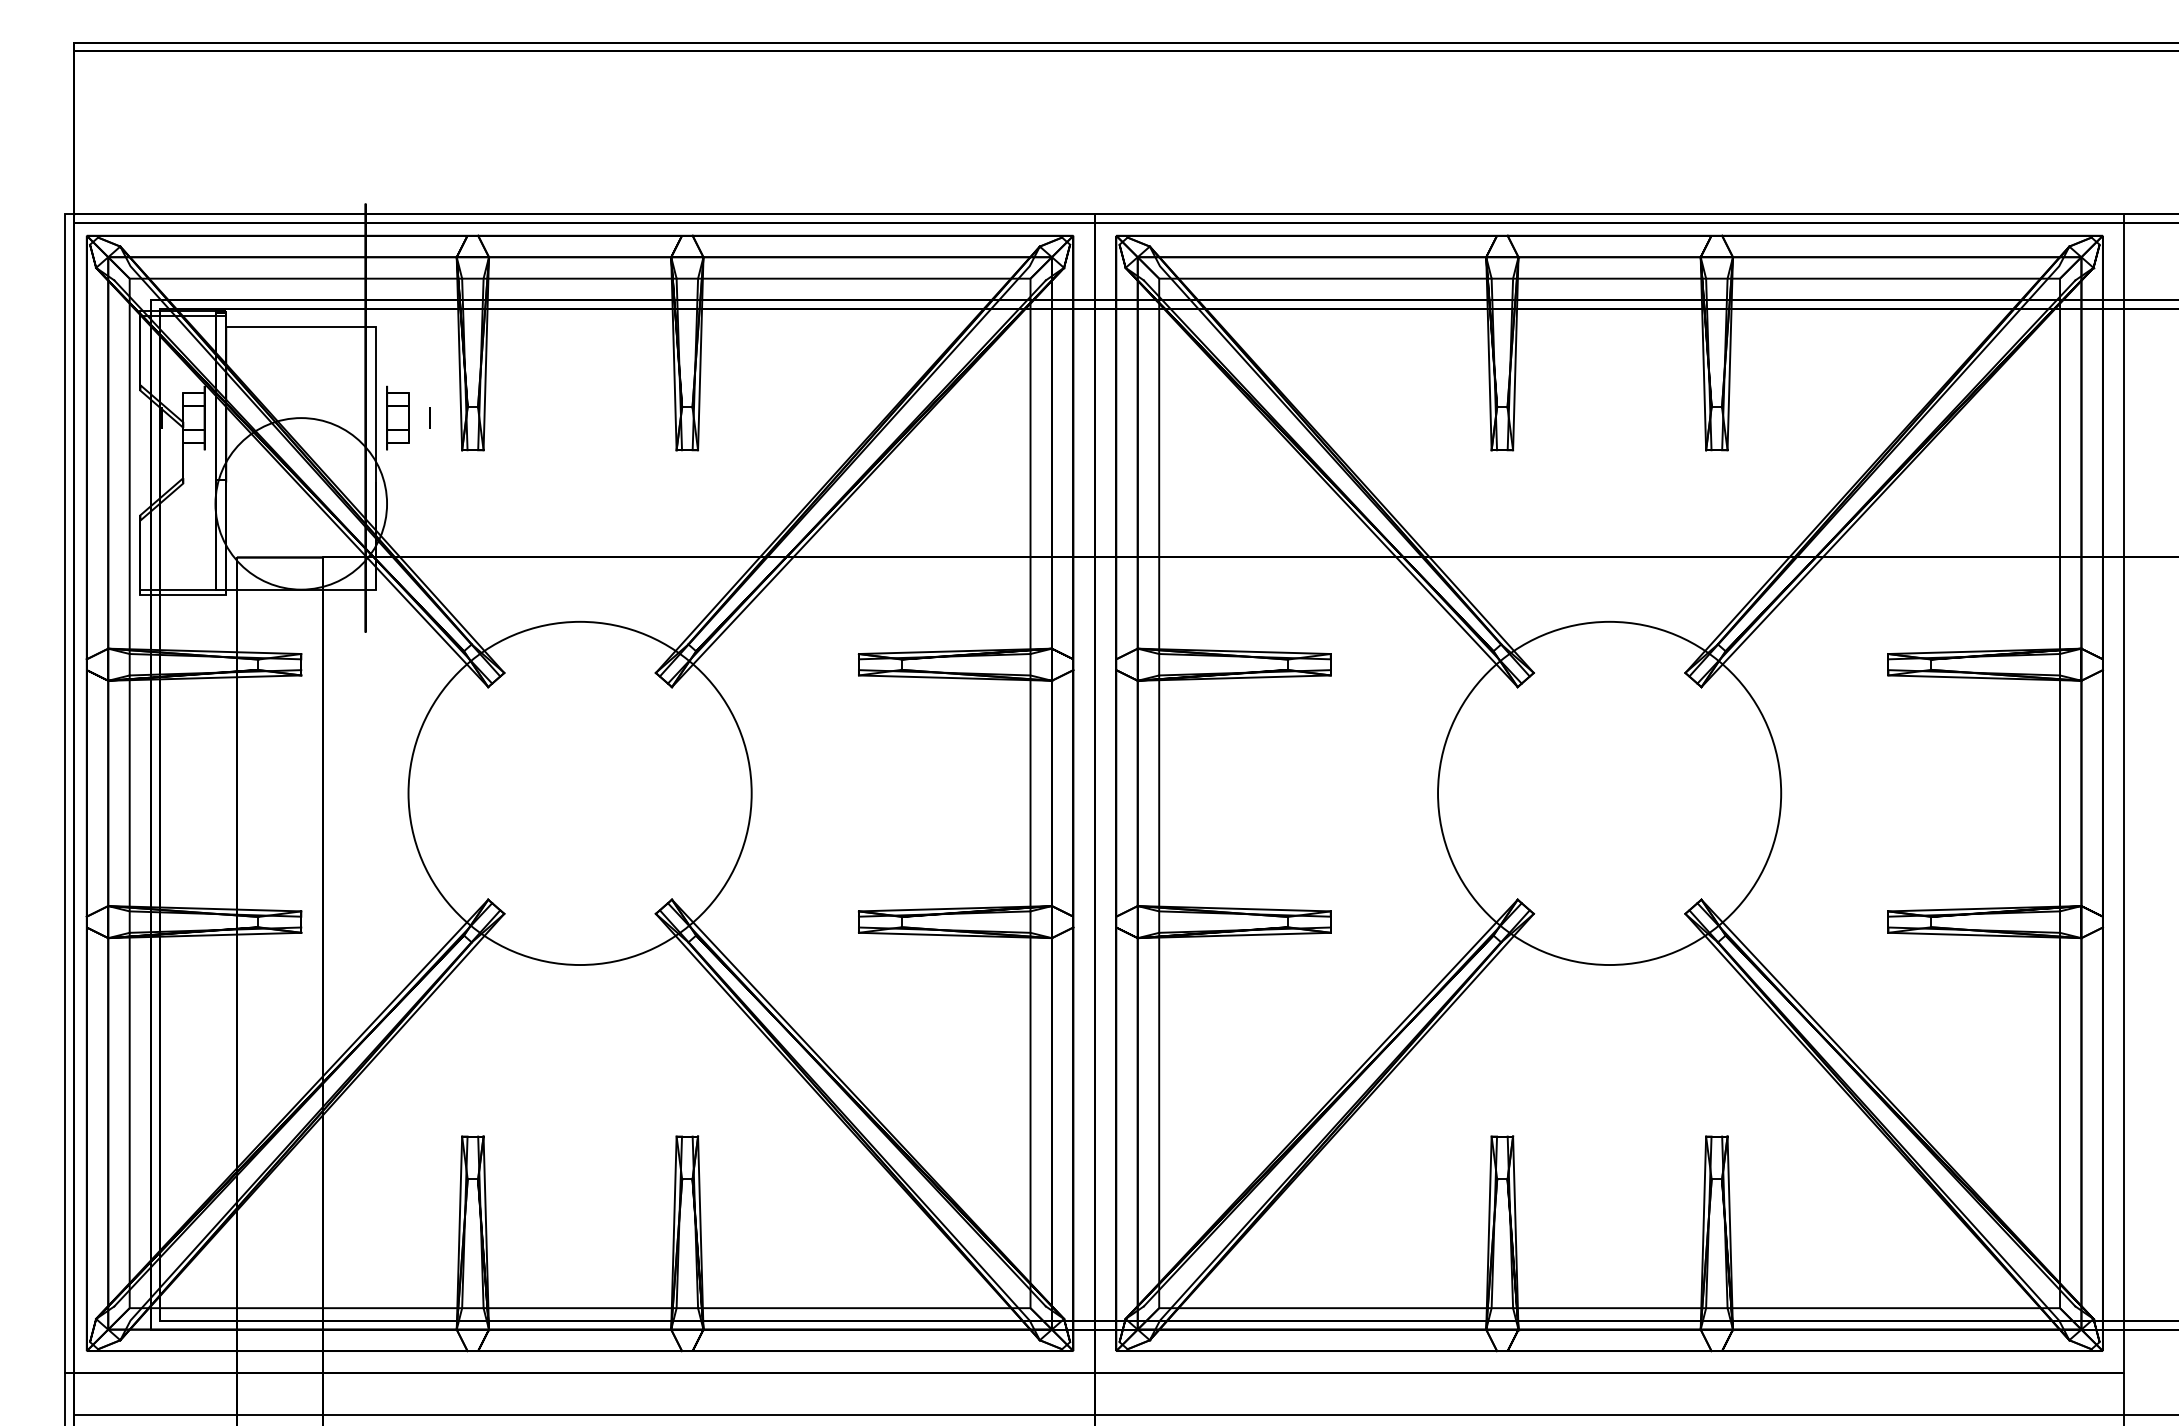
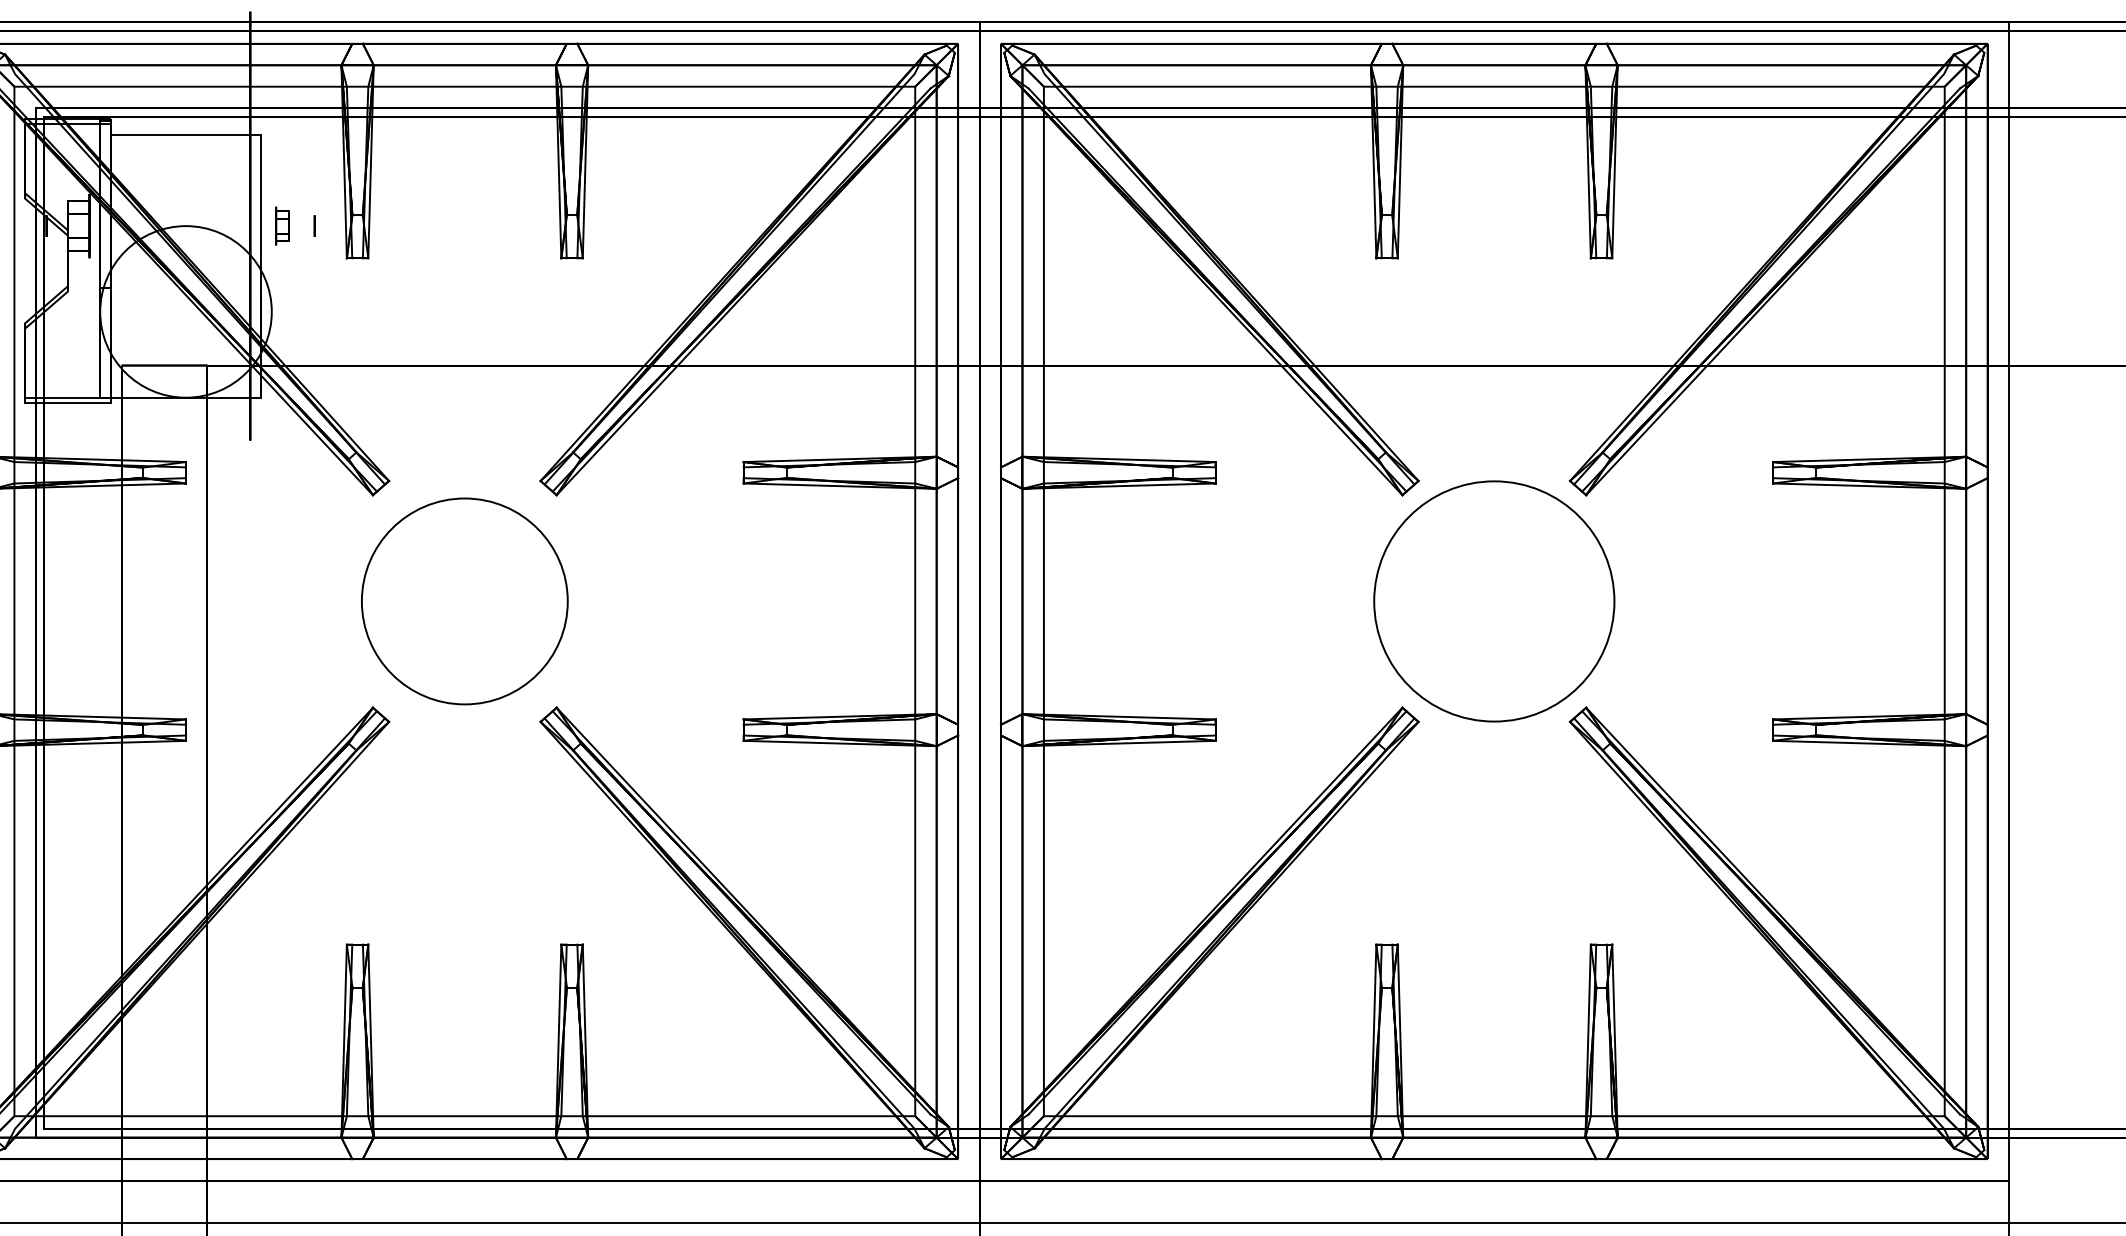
part: (397, 417) -> (282, 225), size x0.6
circle: (579, 793) -> (464, 601), size x0.6
circle: (1609, 793) -> (1494, 601), size x0.7

